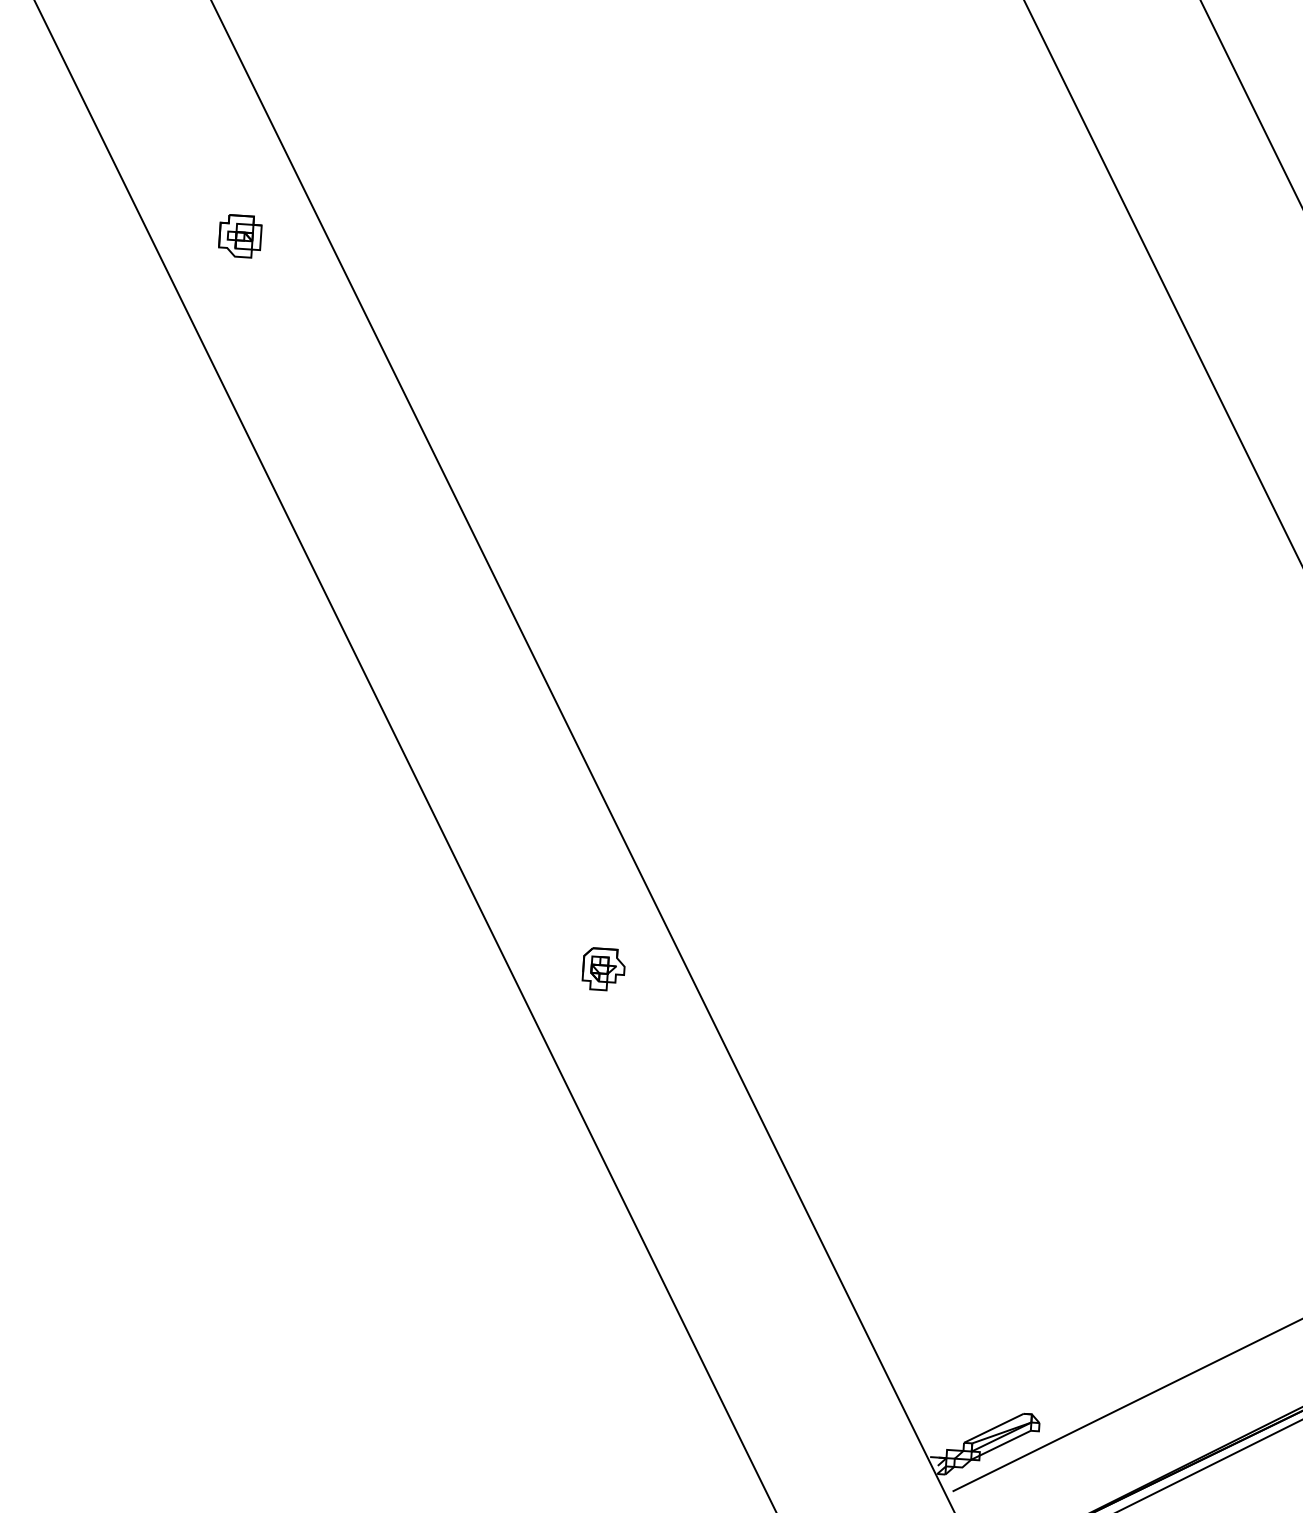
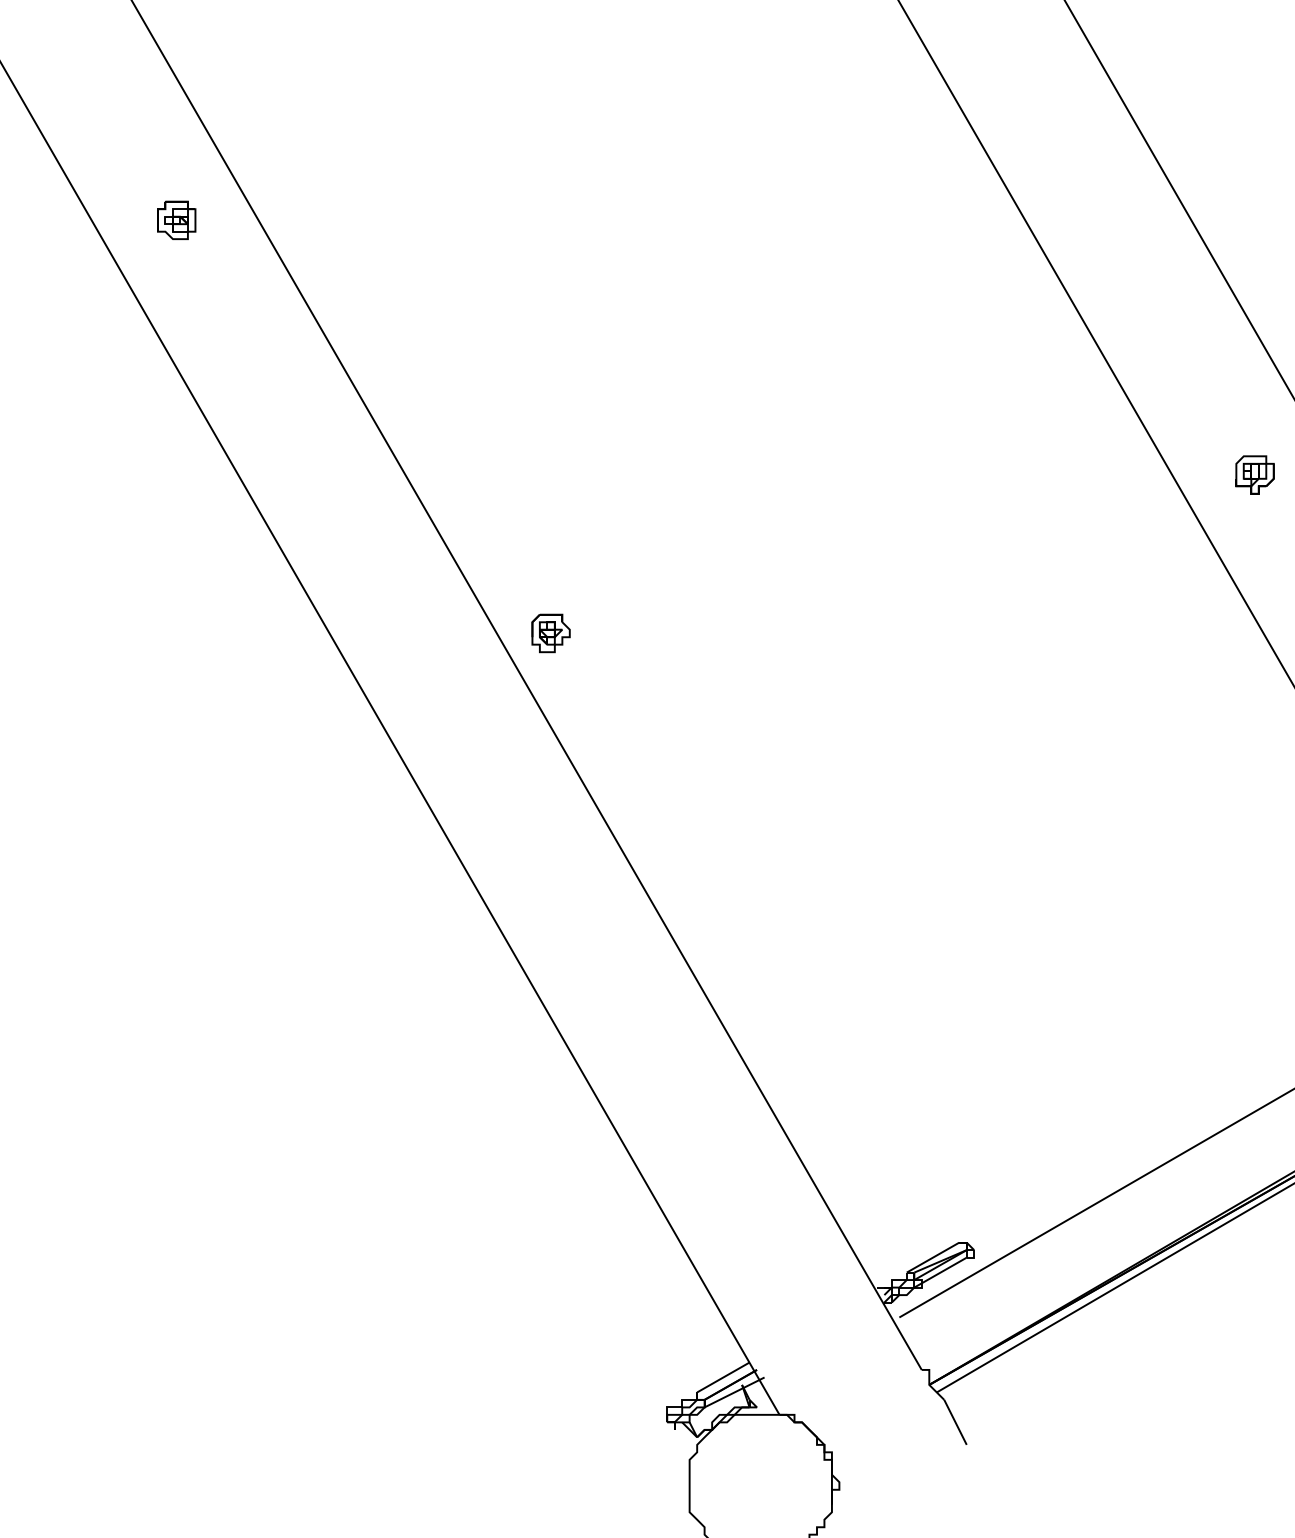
part: (603, 969) -> (550, 633), moved

